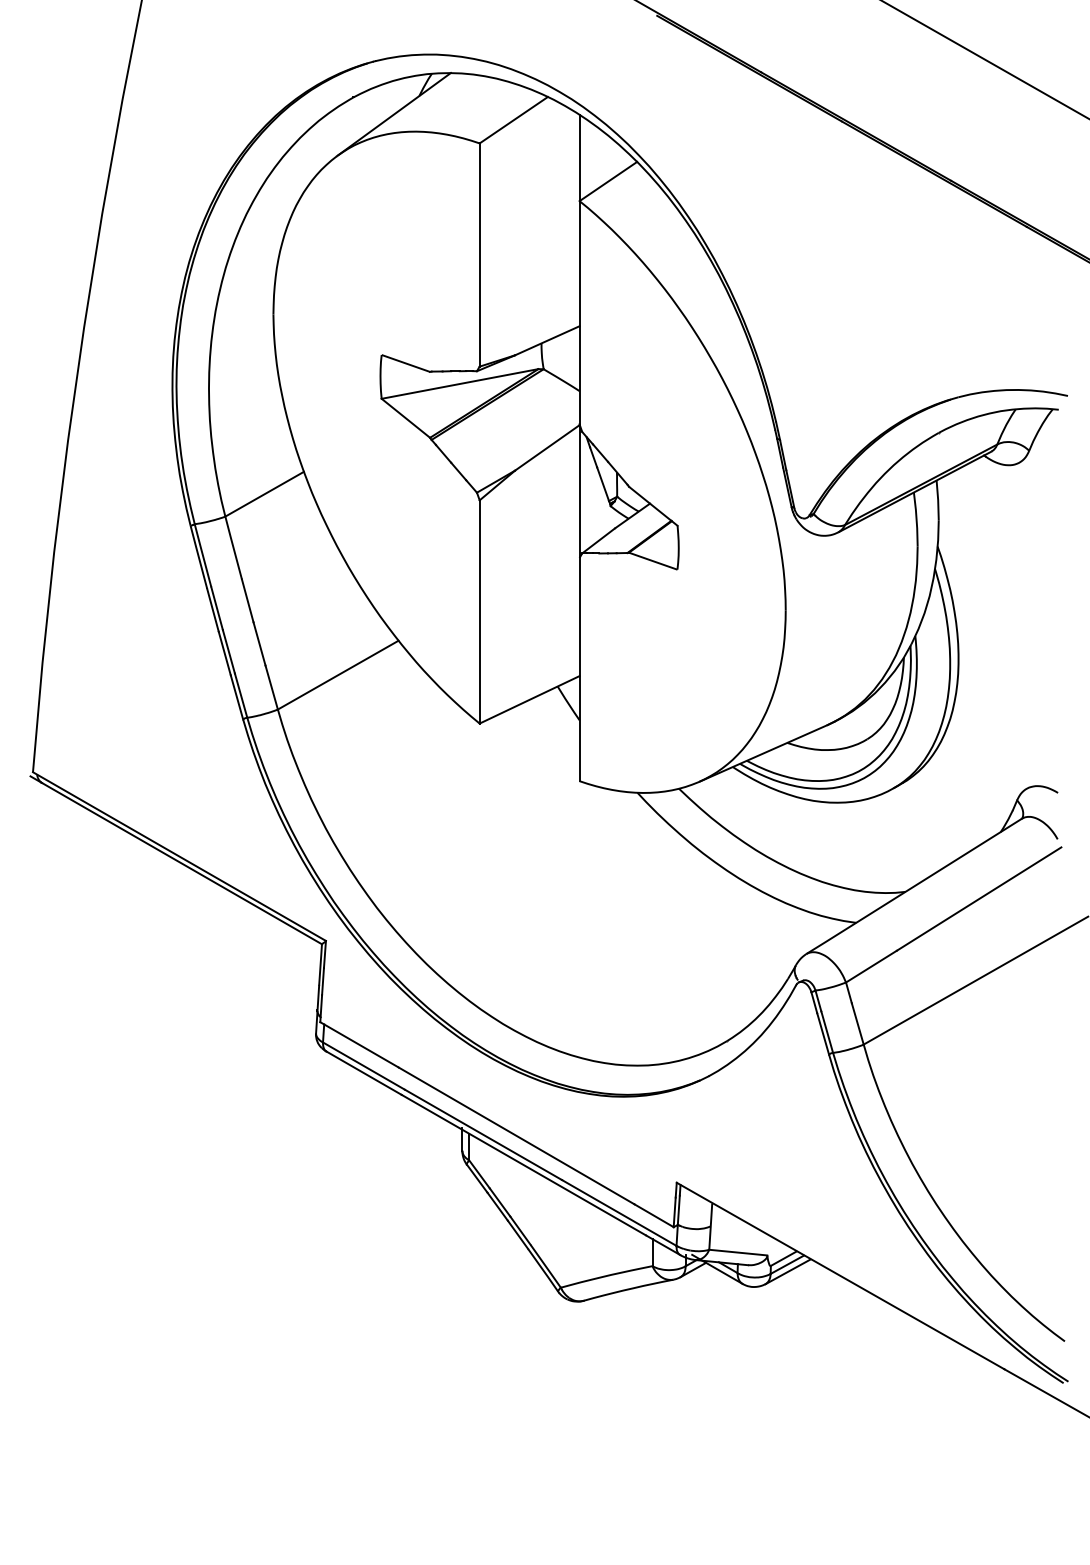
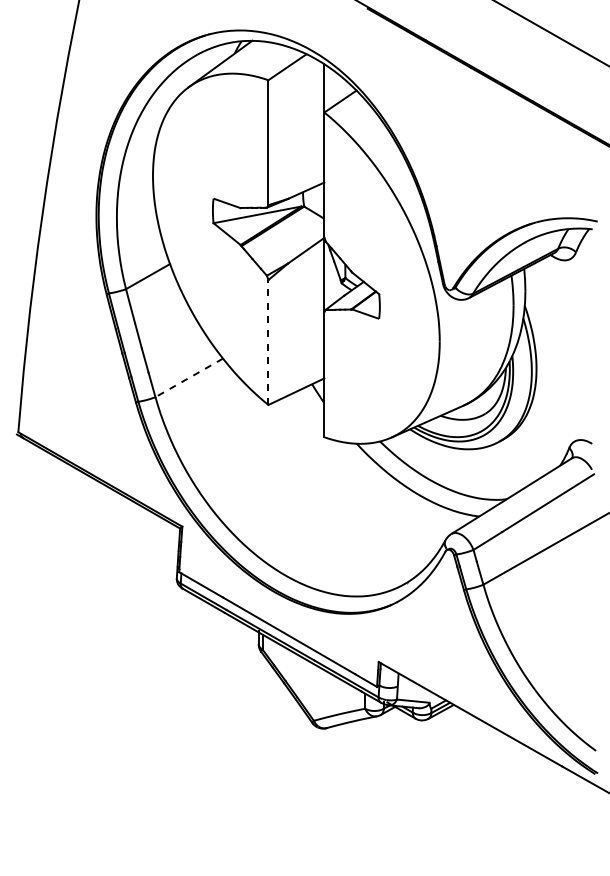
line: (479, 611) -> (268, 342), solid -> dashed
line: (338, 674) -> (189, 377), solid -> dashed

